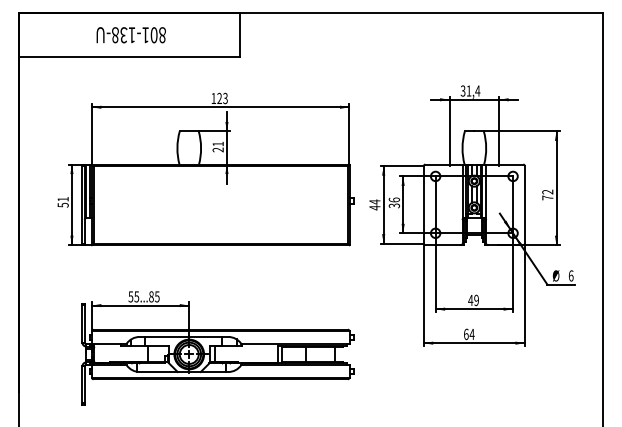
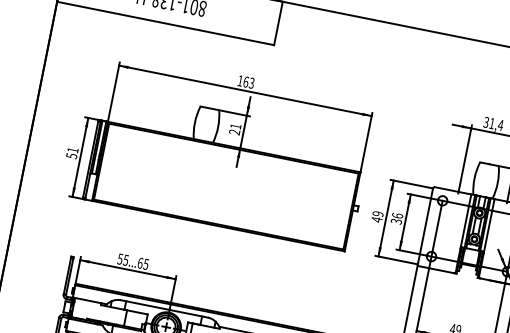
text: (219, 98) -> (245, 82), 123 -> 163
text: (374, 201) -> (377, 213), 44 -> 49
text: (151, 296) -> (140, 262), 55...85 -> 55...65

